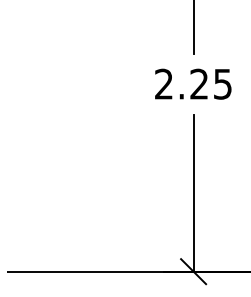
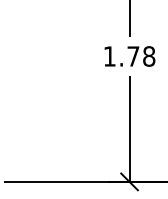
text: (193, 84) -> (129, 56), 2.25 -> 1.78

